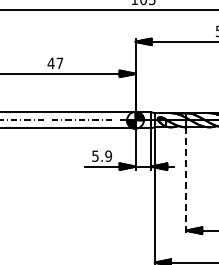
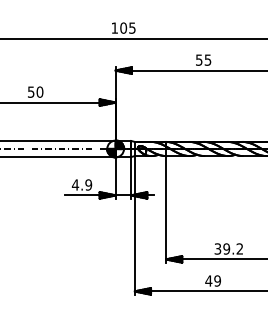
text: (55, 62) -> (35, 91), 47 -> 50
text: (95, 155) -> (75, 184), 5.9 -> 4.9
line: (186, 180) -> (166, 209), dashed -> solid

